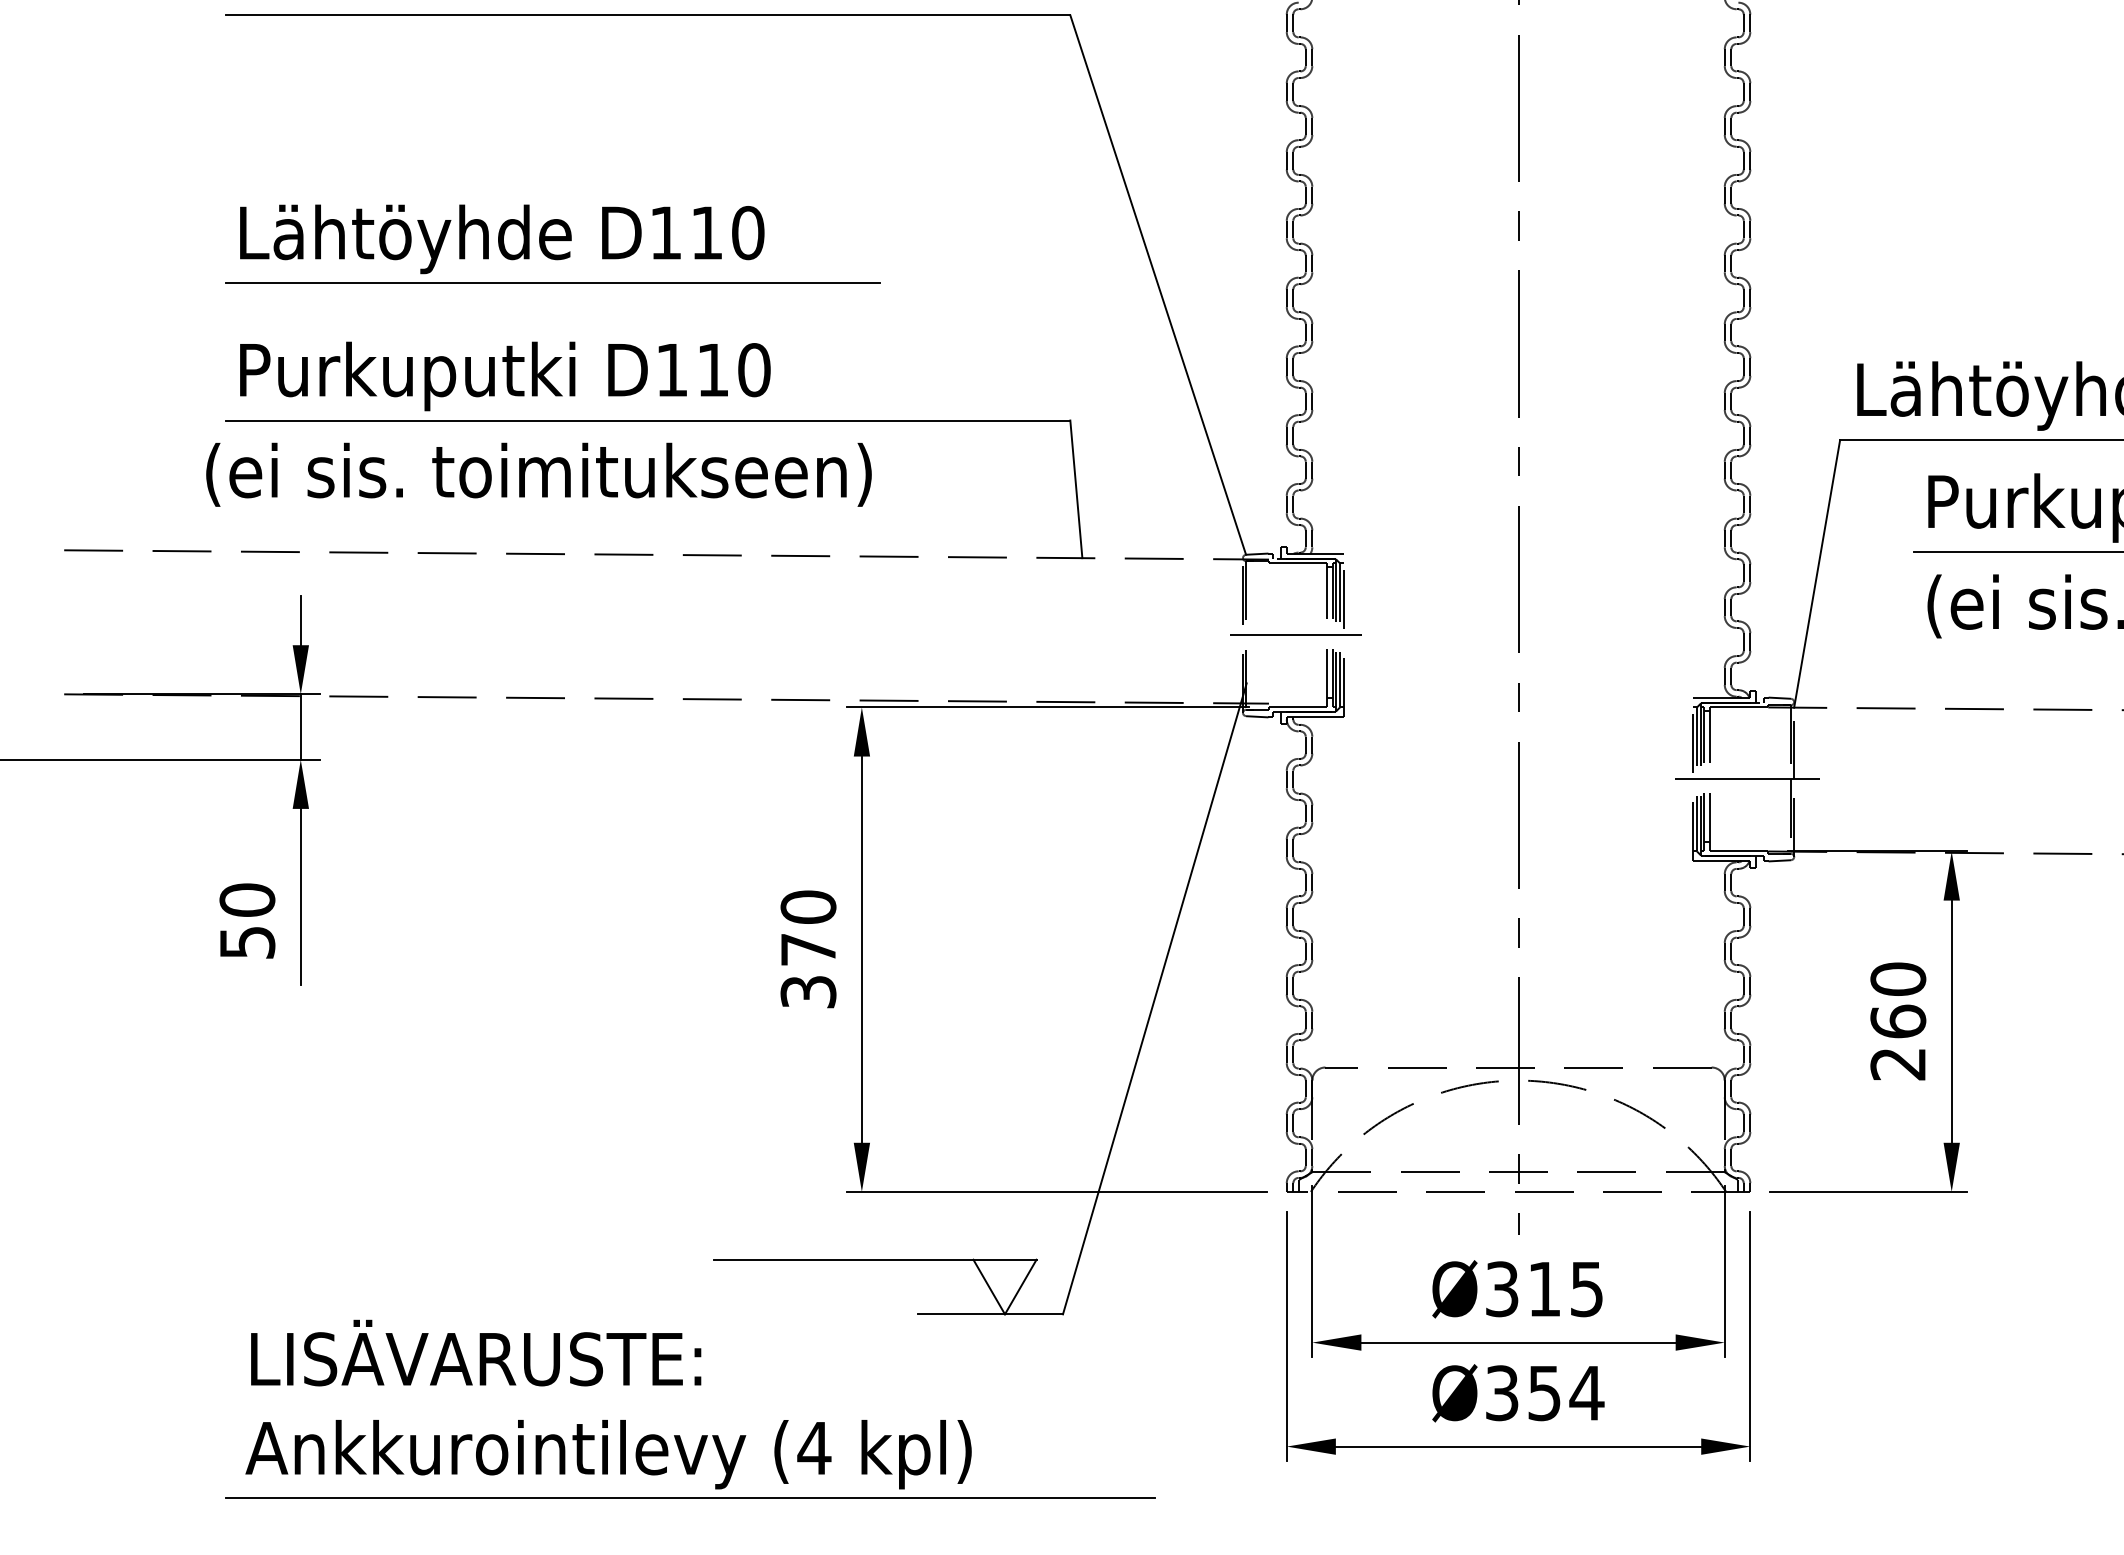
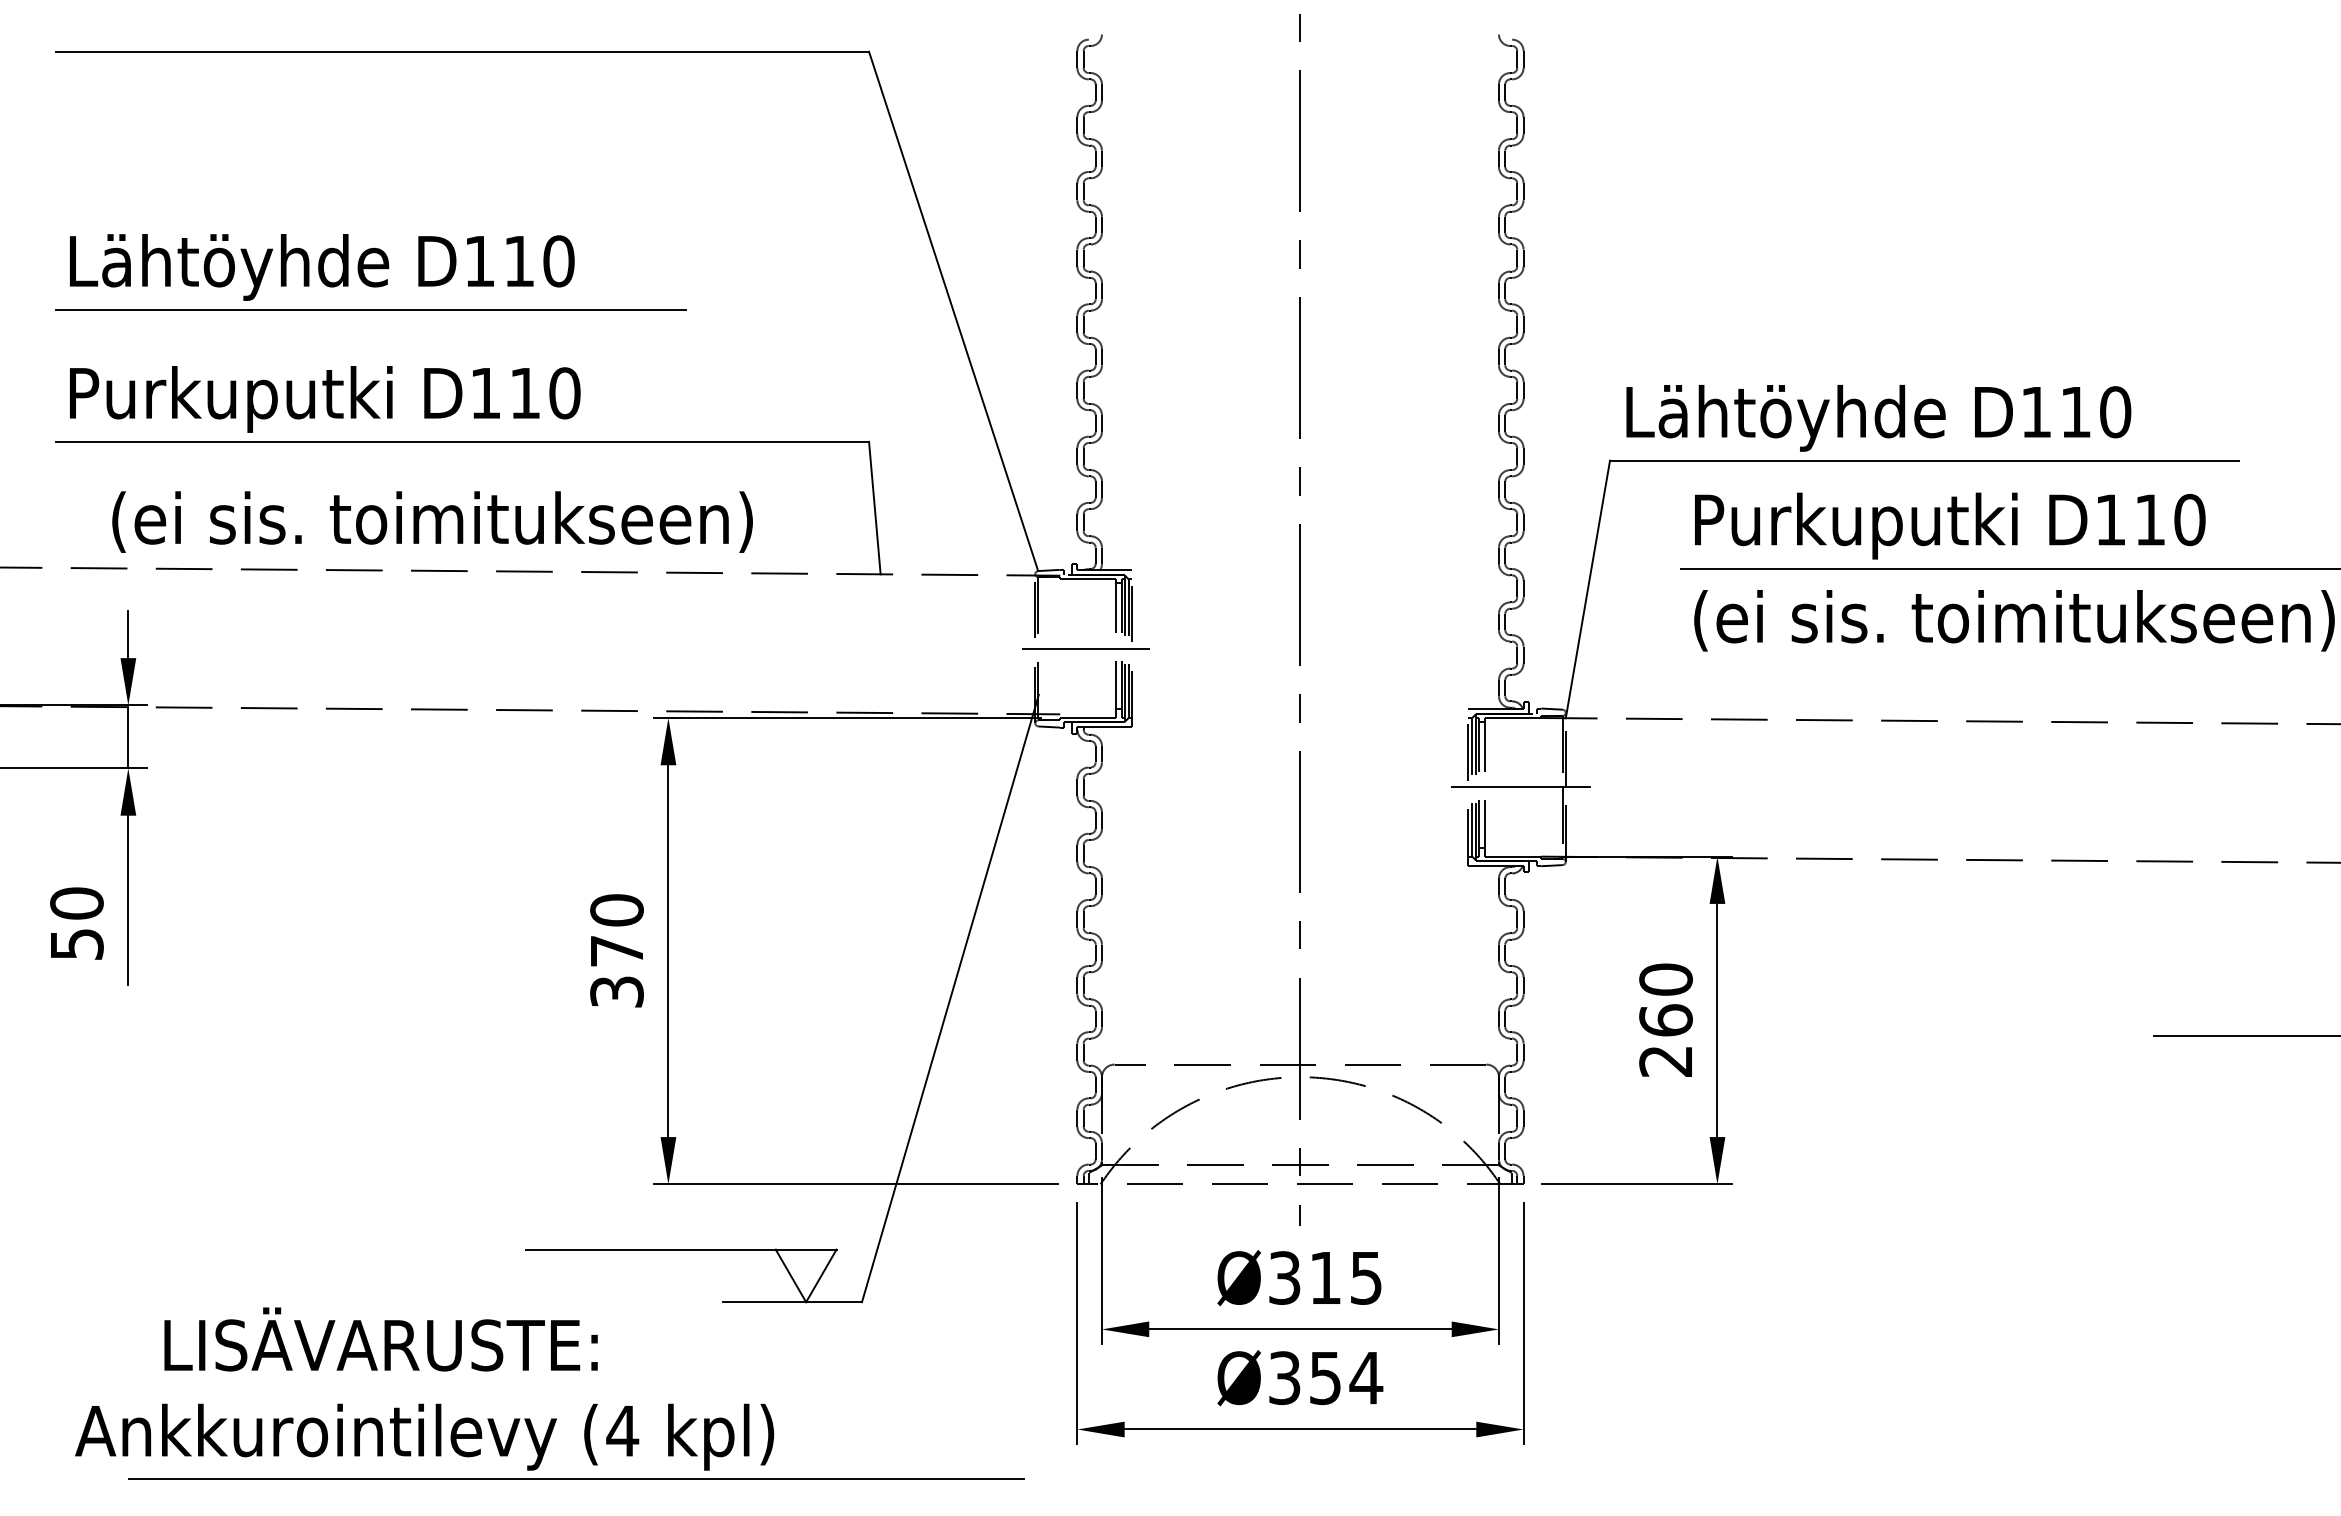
text: (538, 474) -> (432, 521), moved
text: (475, 1353) -> (380, 1339), moved
line: (690, 1497) -> (576, 1478), moved

